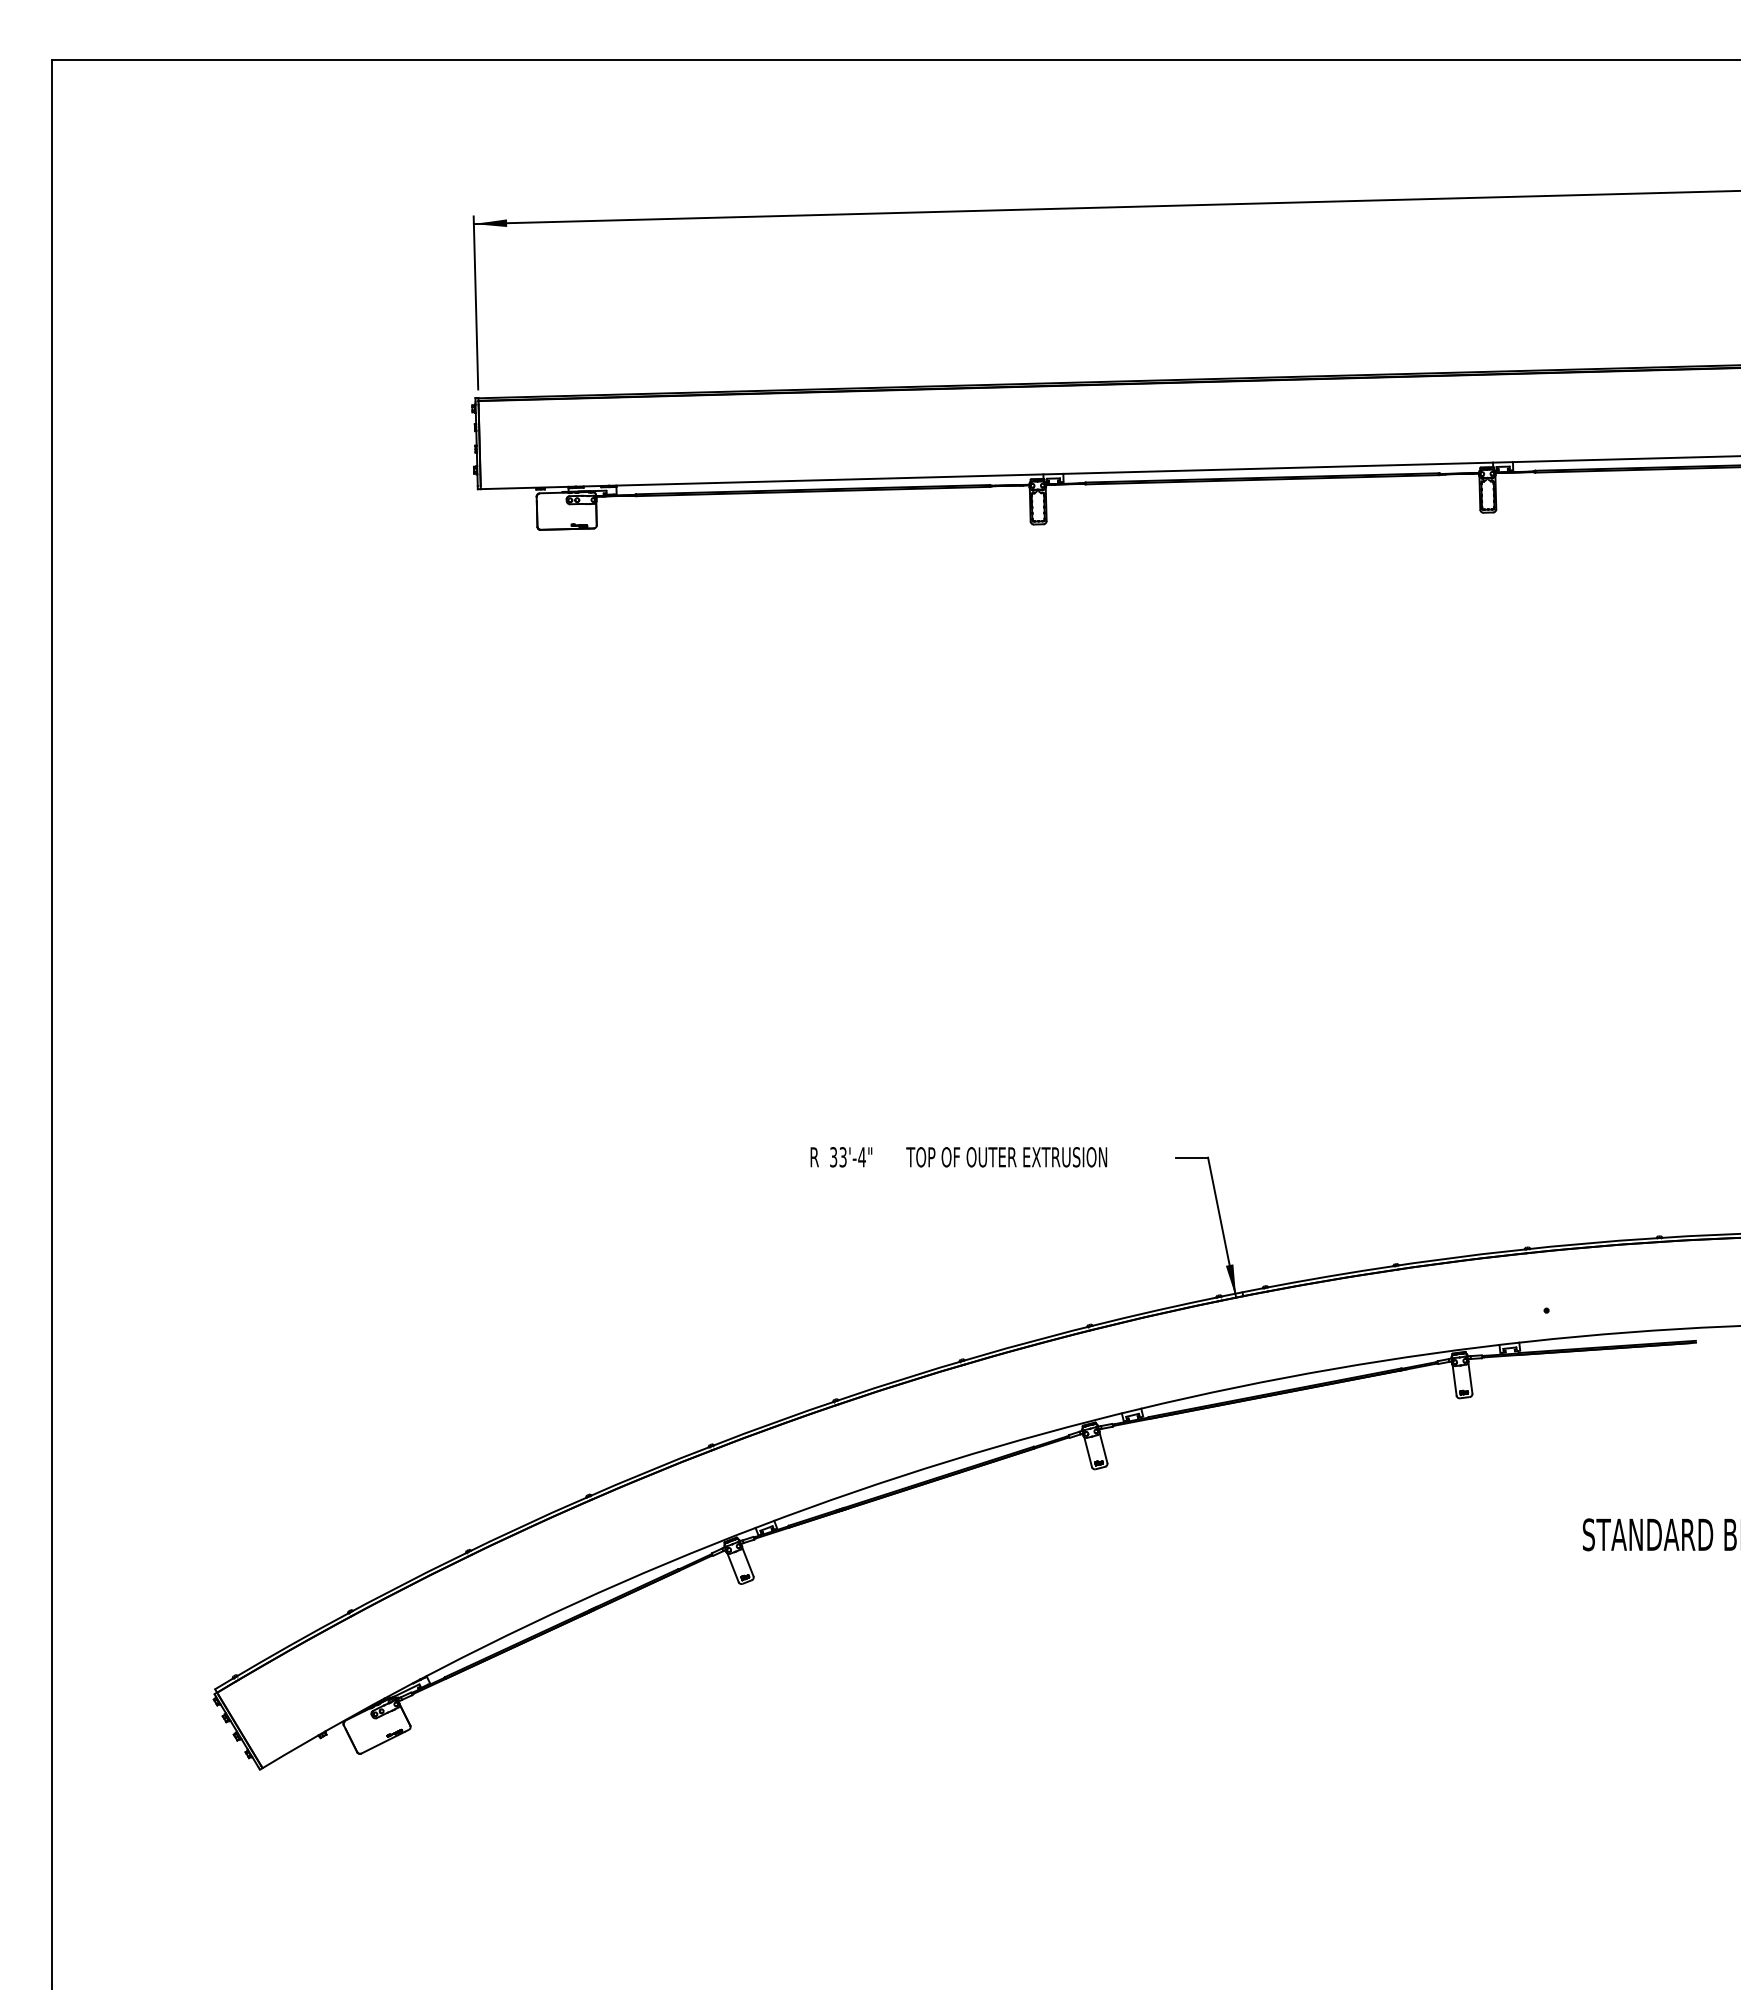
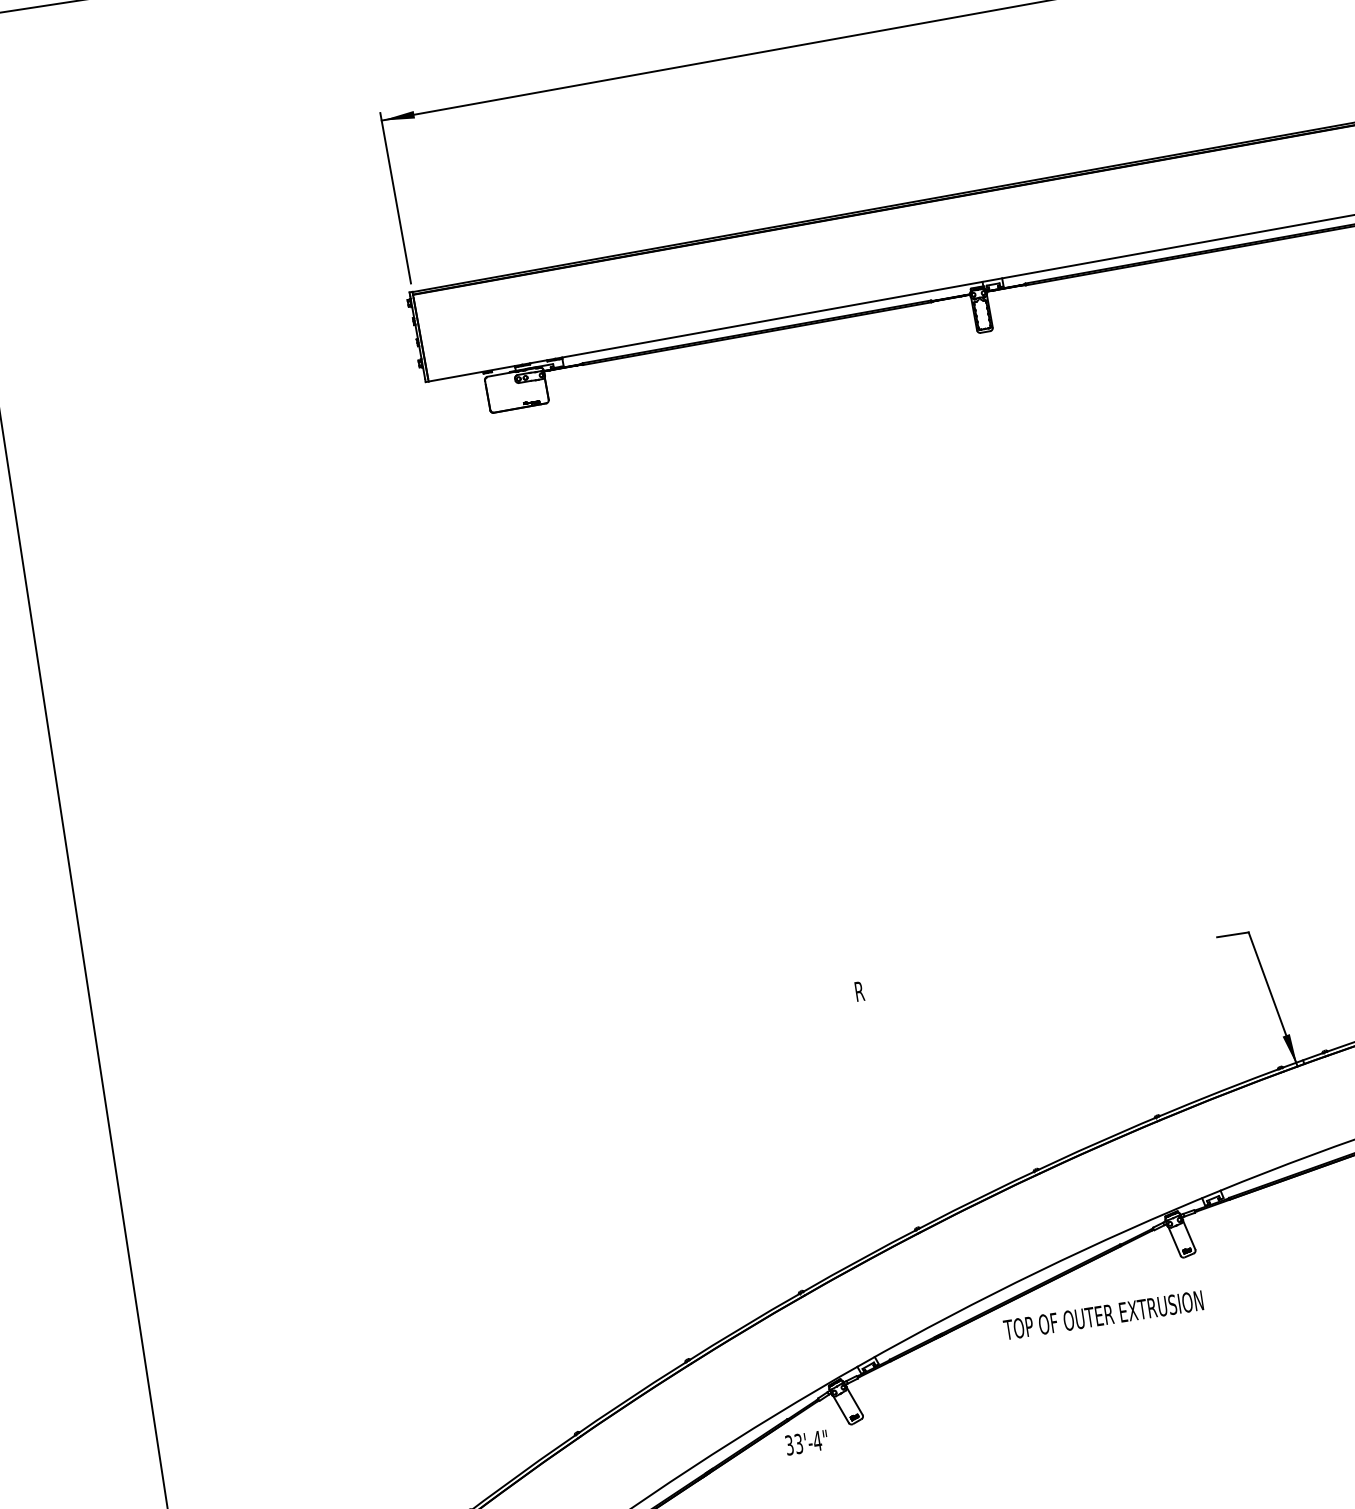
text: (851, 1157) -> (807, 1442), moved
text: (1006, 1157) -> (1103, 1315), moved

